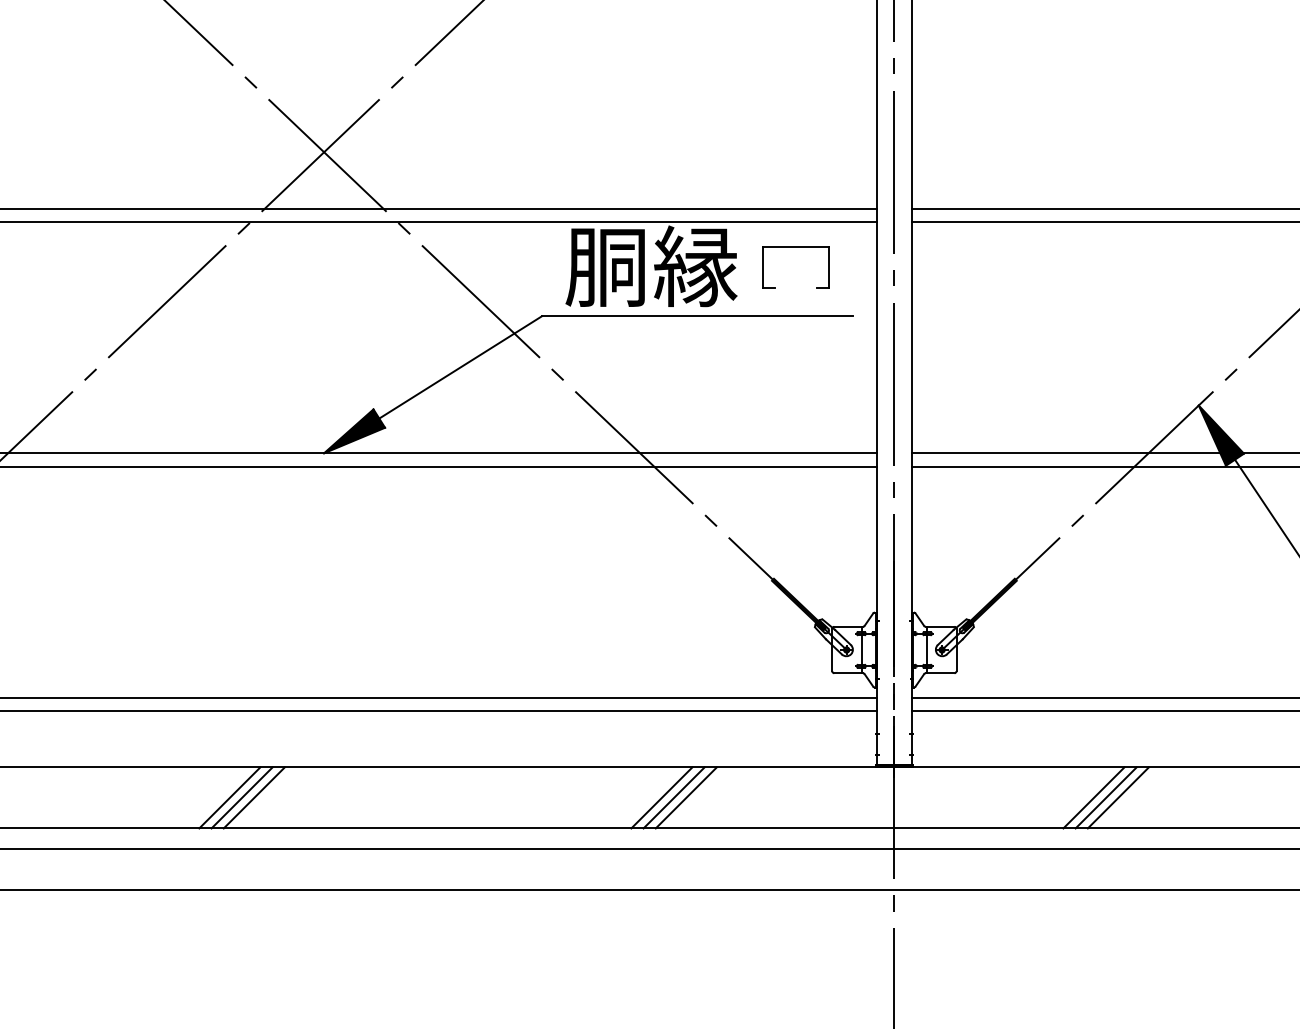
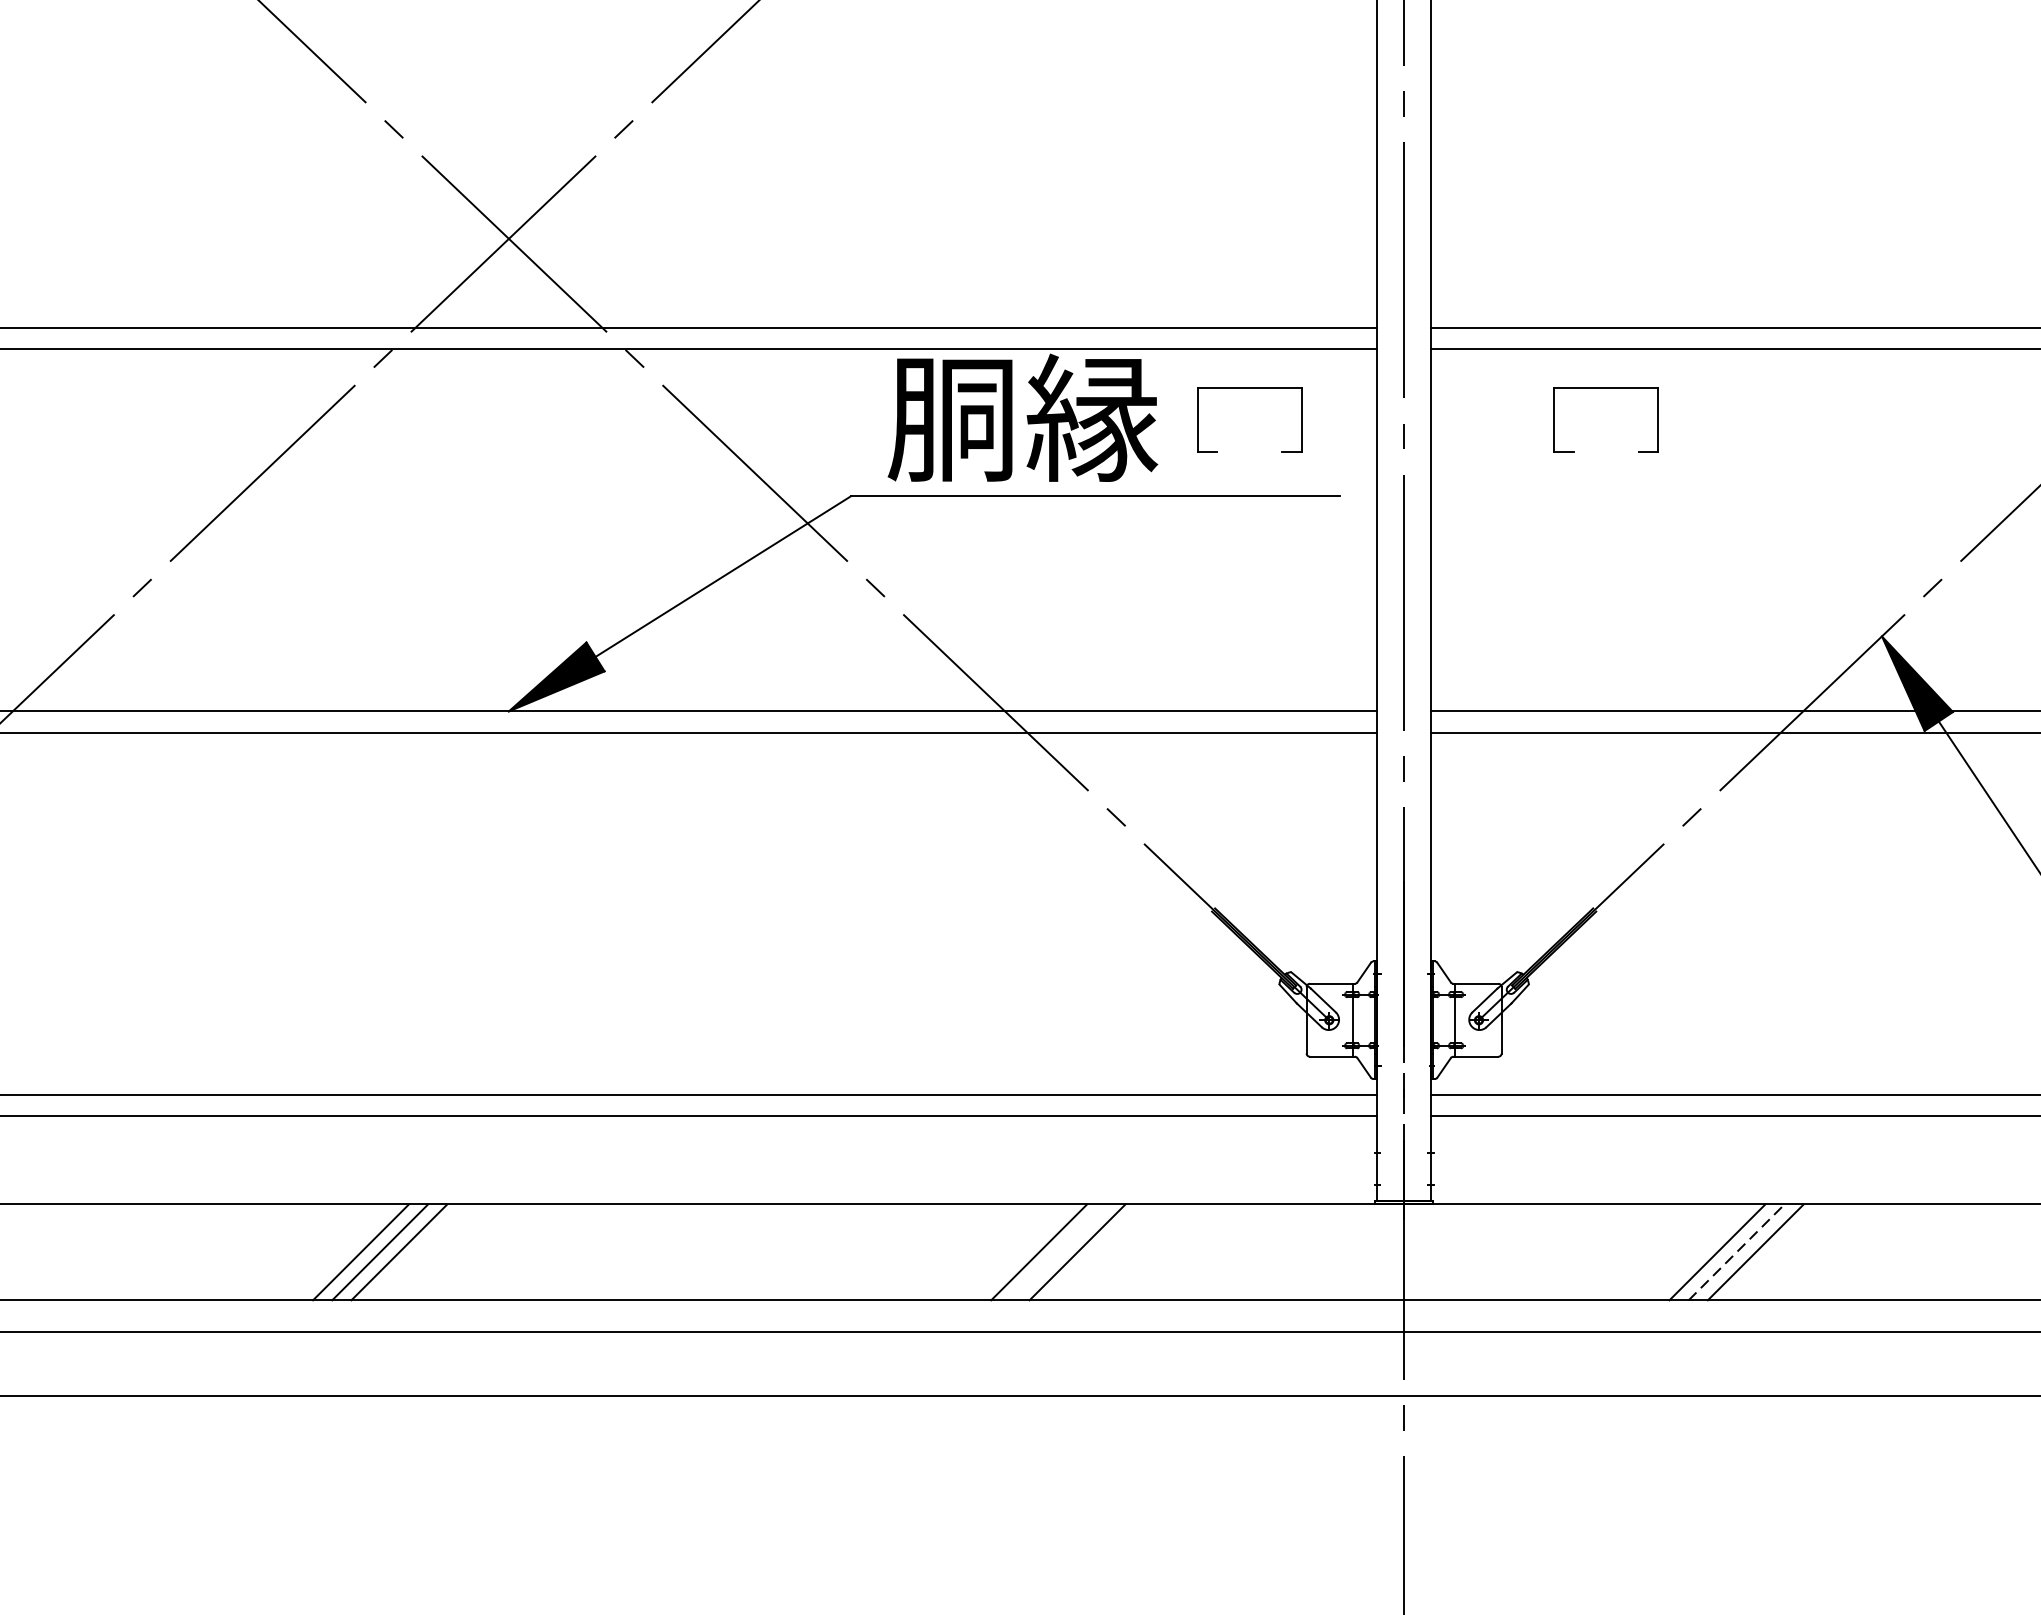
part: (1022, 247) -> (1605, 388), added
line: (673, 797) -> (1057, 1251), removed
line: (1106, 797) -> (1737, 1251), solid -> dashed

